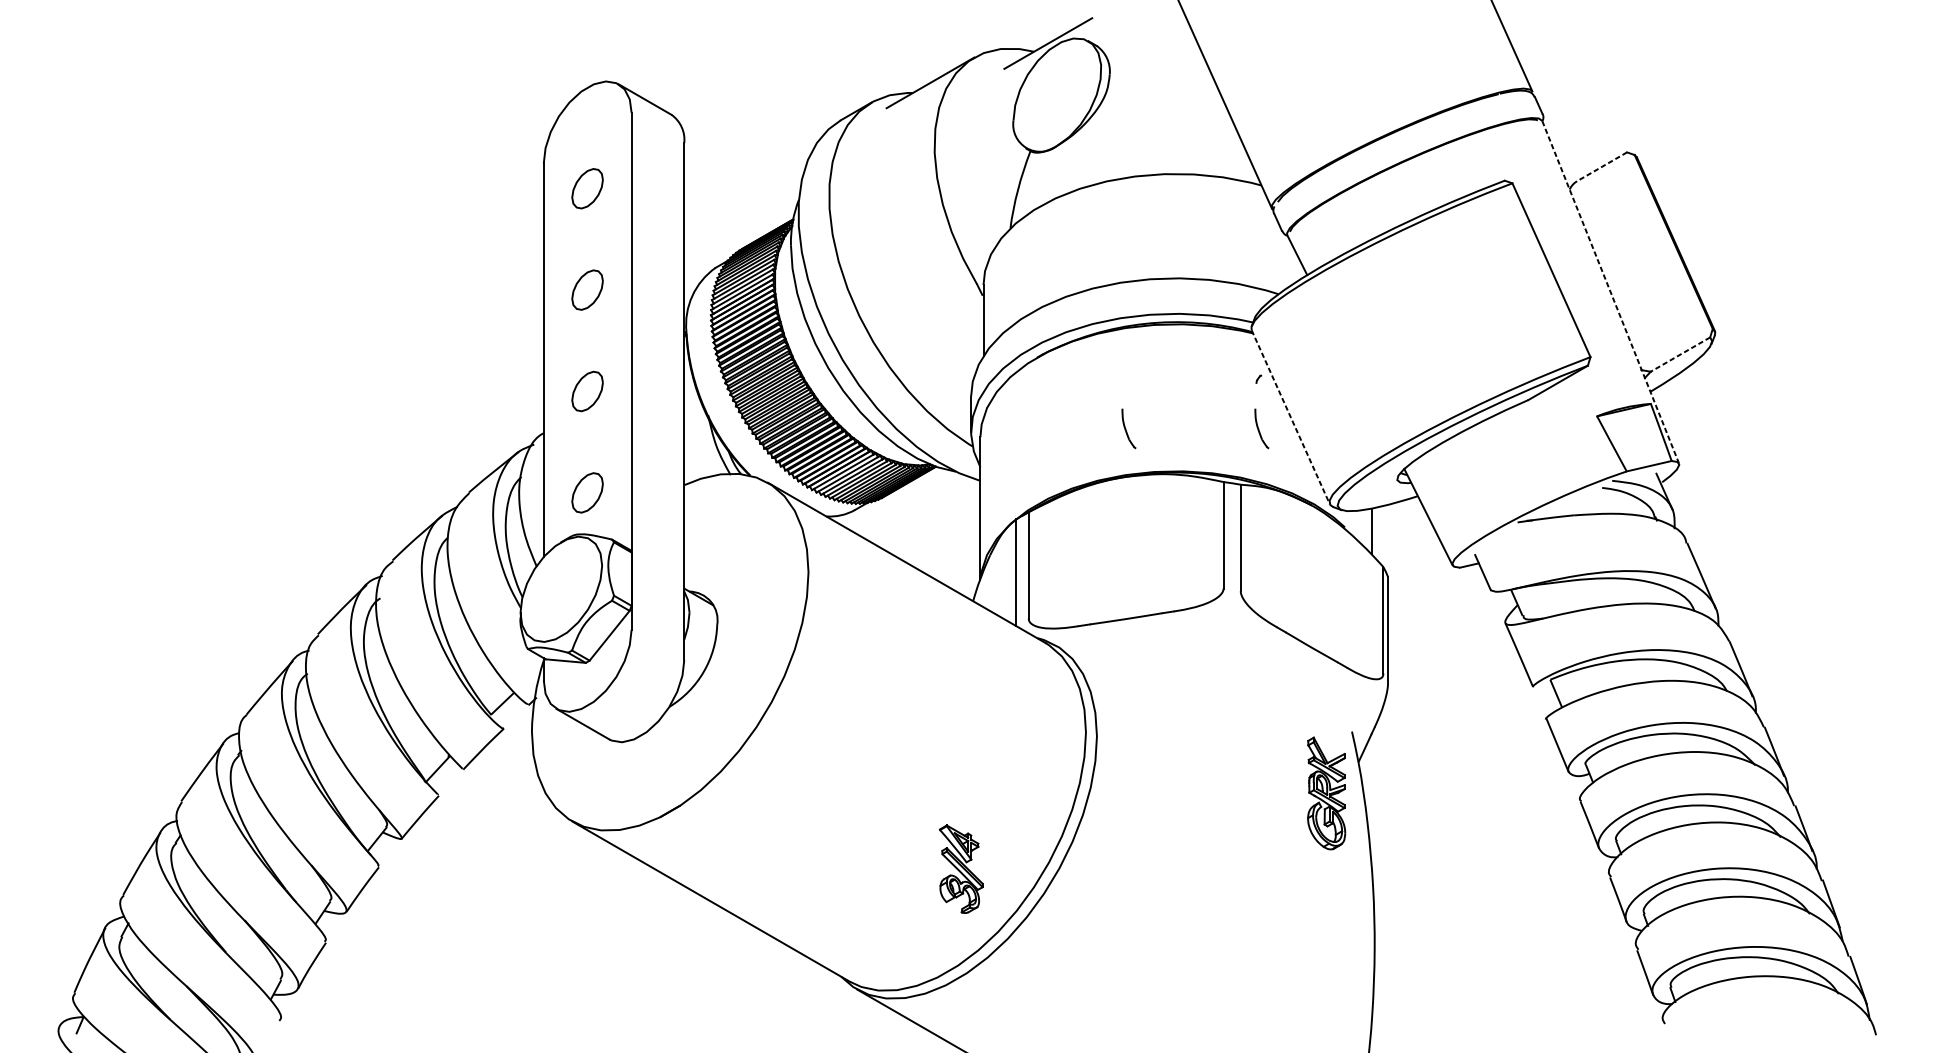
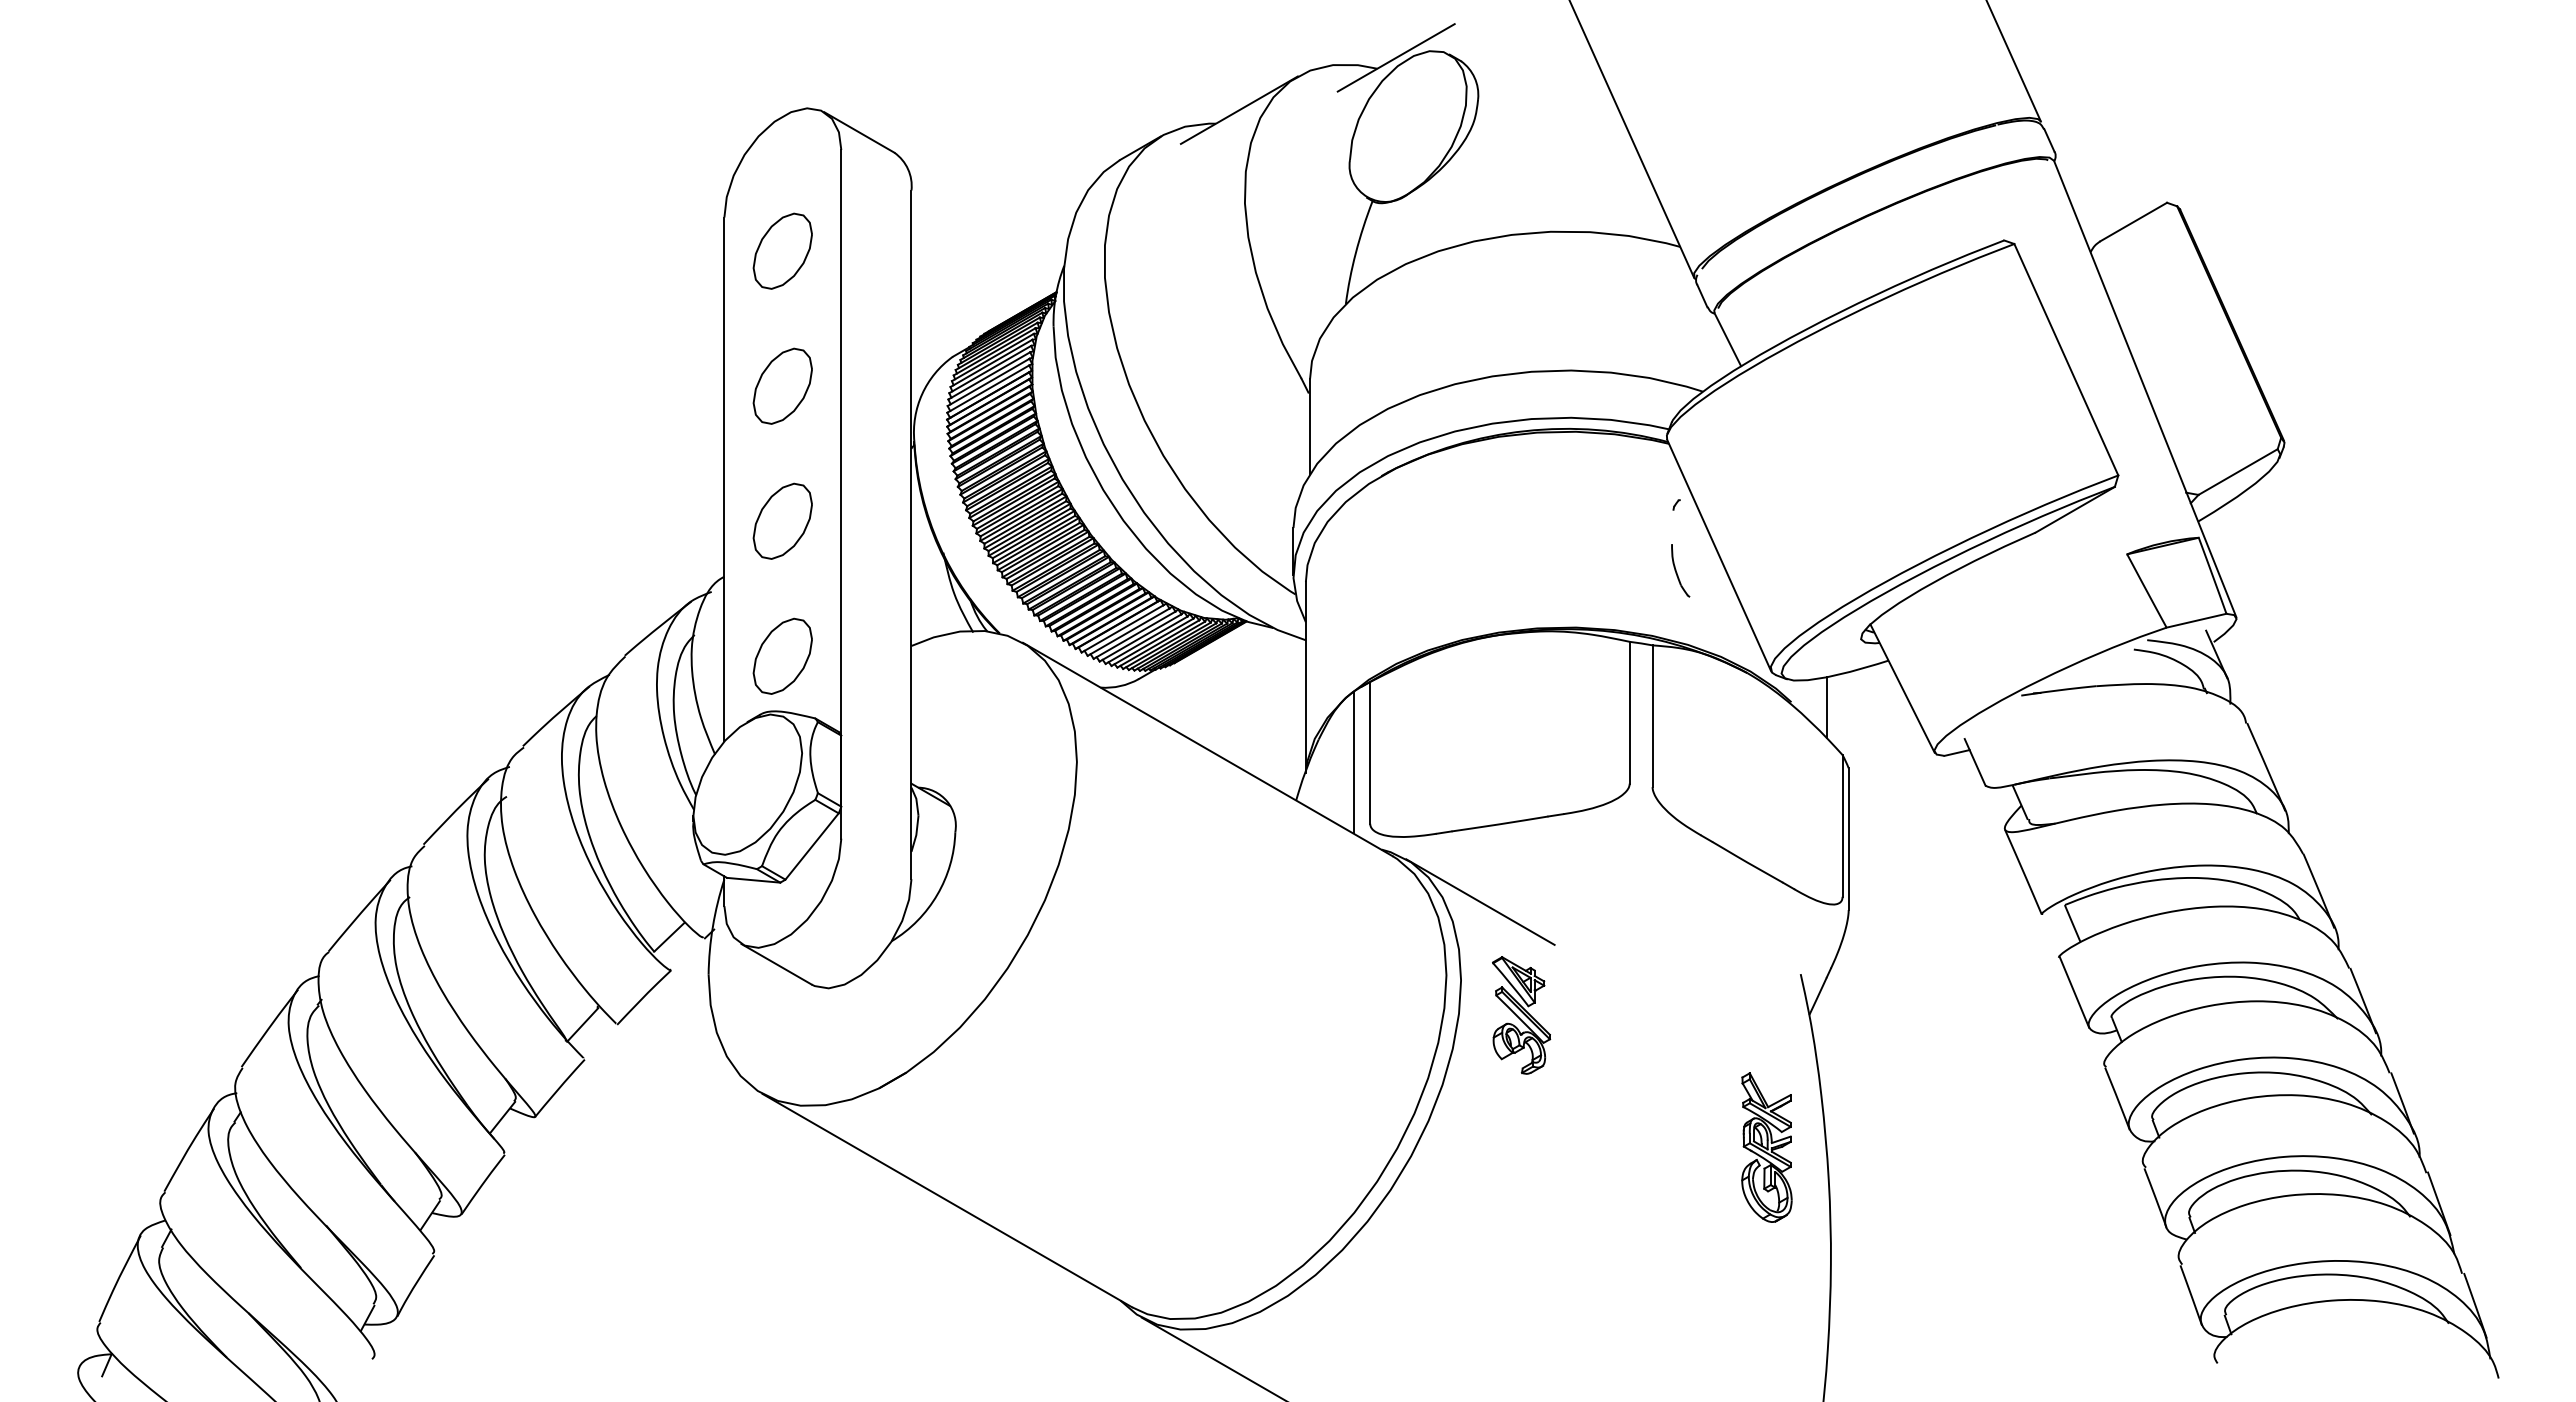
line: (1601, 167) -> (2133, 222), dashed -> solid
part: (587, 188) -> (782, 250), size x1.43
part: (587, 289) -> (782, 385), size x1.43
line: (1610, 292) -> (2145, 389), dashed -> solid
line: (1680, 354) -> (2238, 472), dashed -> solid
part: (587, 390) -> (782, 520), size x1.43
line: (1291, 417) -> (1719, 555), dashed -> solid
part: (1128, 428) -> (1503, 570), removed
part: (587, 492) -> (782, 655), size x1.43
line: (1111, 677) -> (1480, 901), added
part: (1326, 793) -> (1766, 1147), moved
part: (961, 869) -> (1521, 1015), moved

